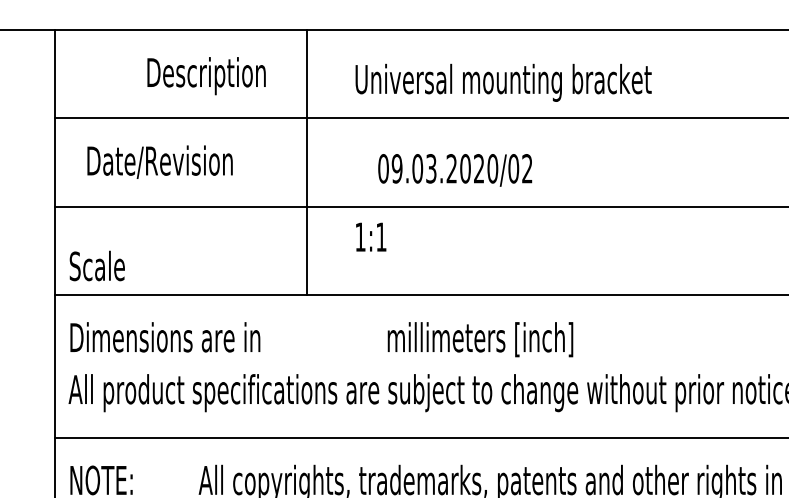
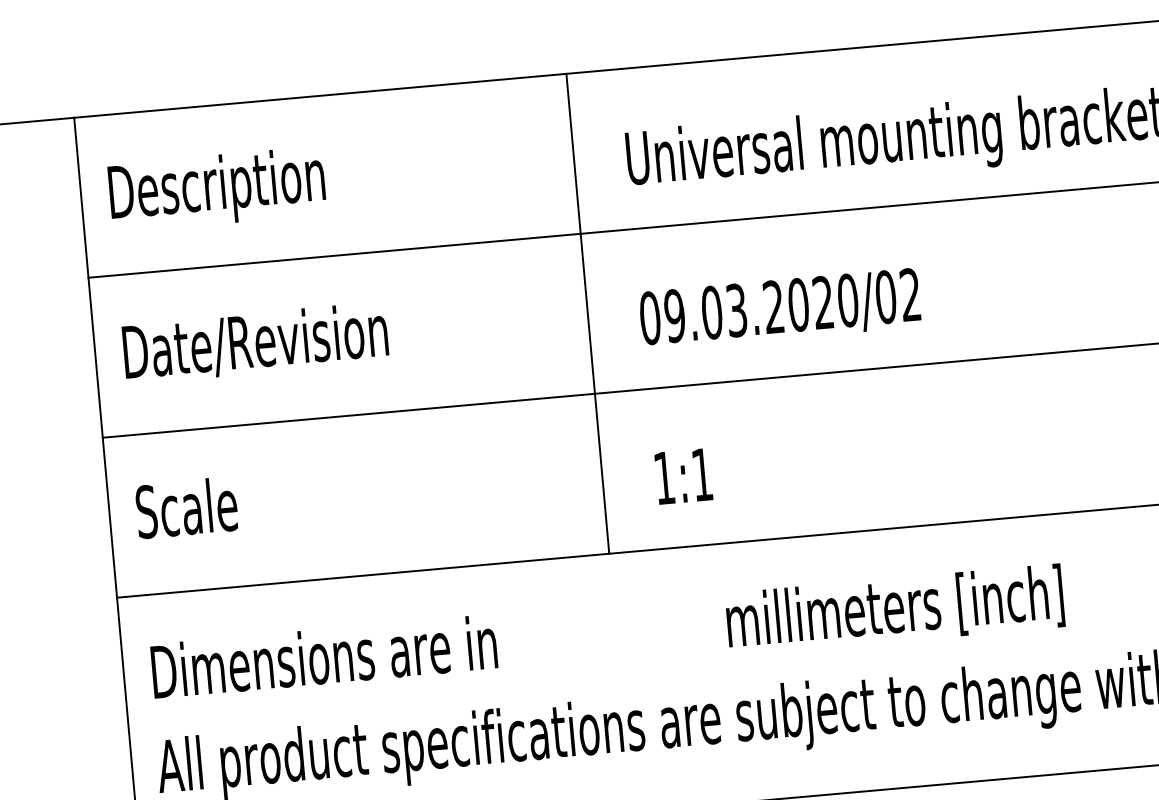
text: (206, 76) -> (217, 190), moved
text: (159, 161) -> (254, 342), moved
line: (306, 161) -> (587, 312), moved
text: (455, 170) -> (780, 309), moved
text: (371, 236) -> (684, 475), moved
text: (96, 265) -> (185, 506), moved

